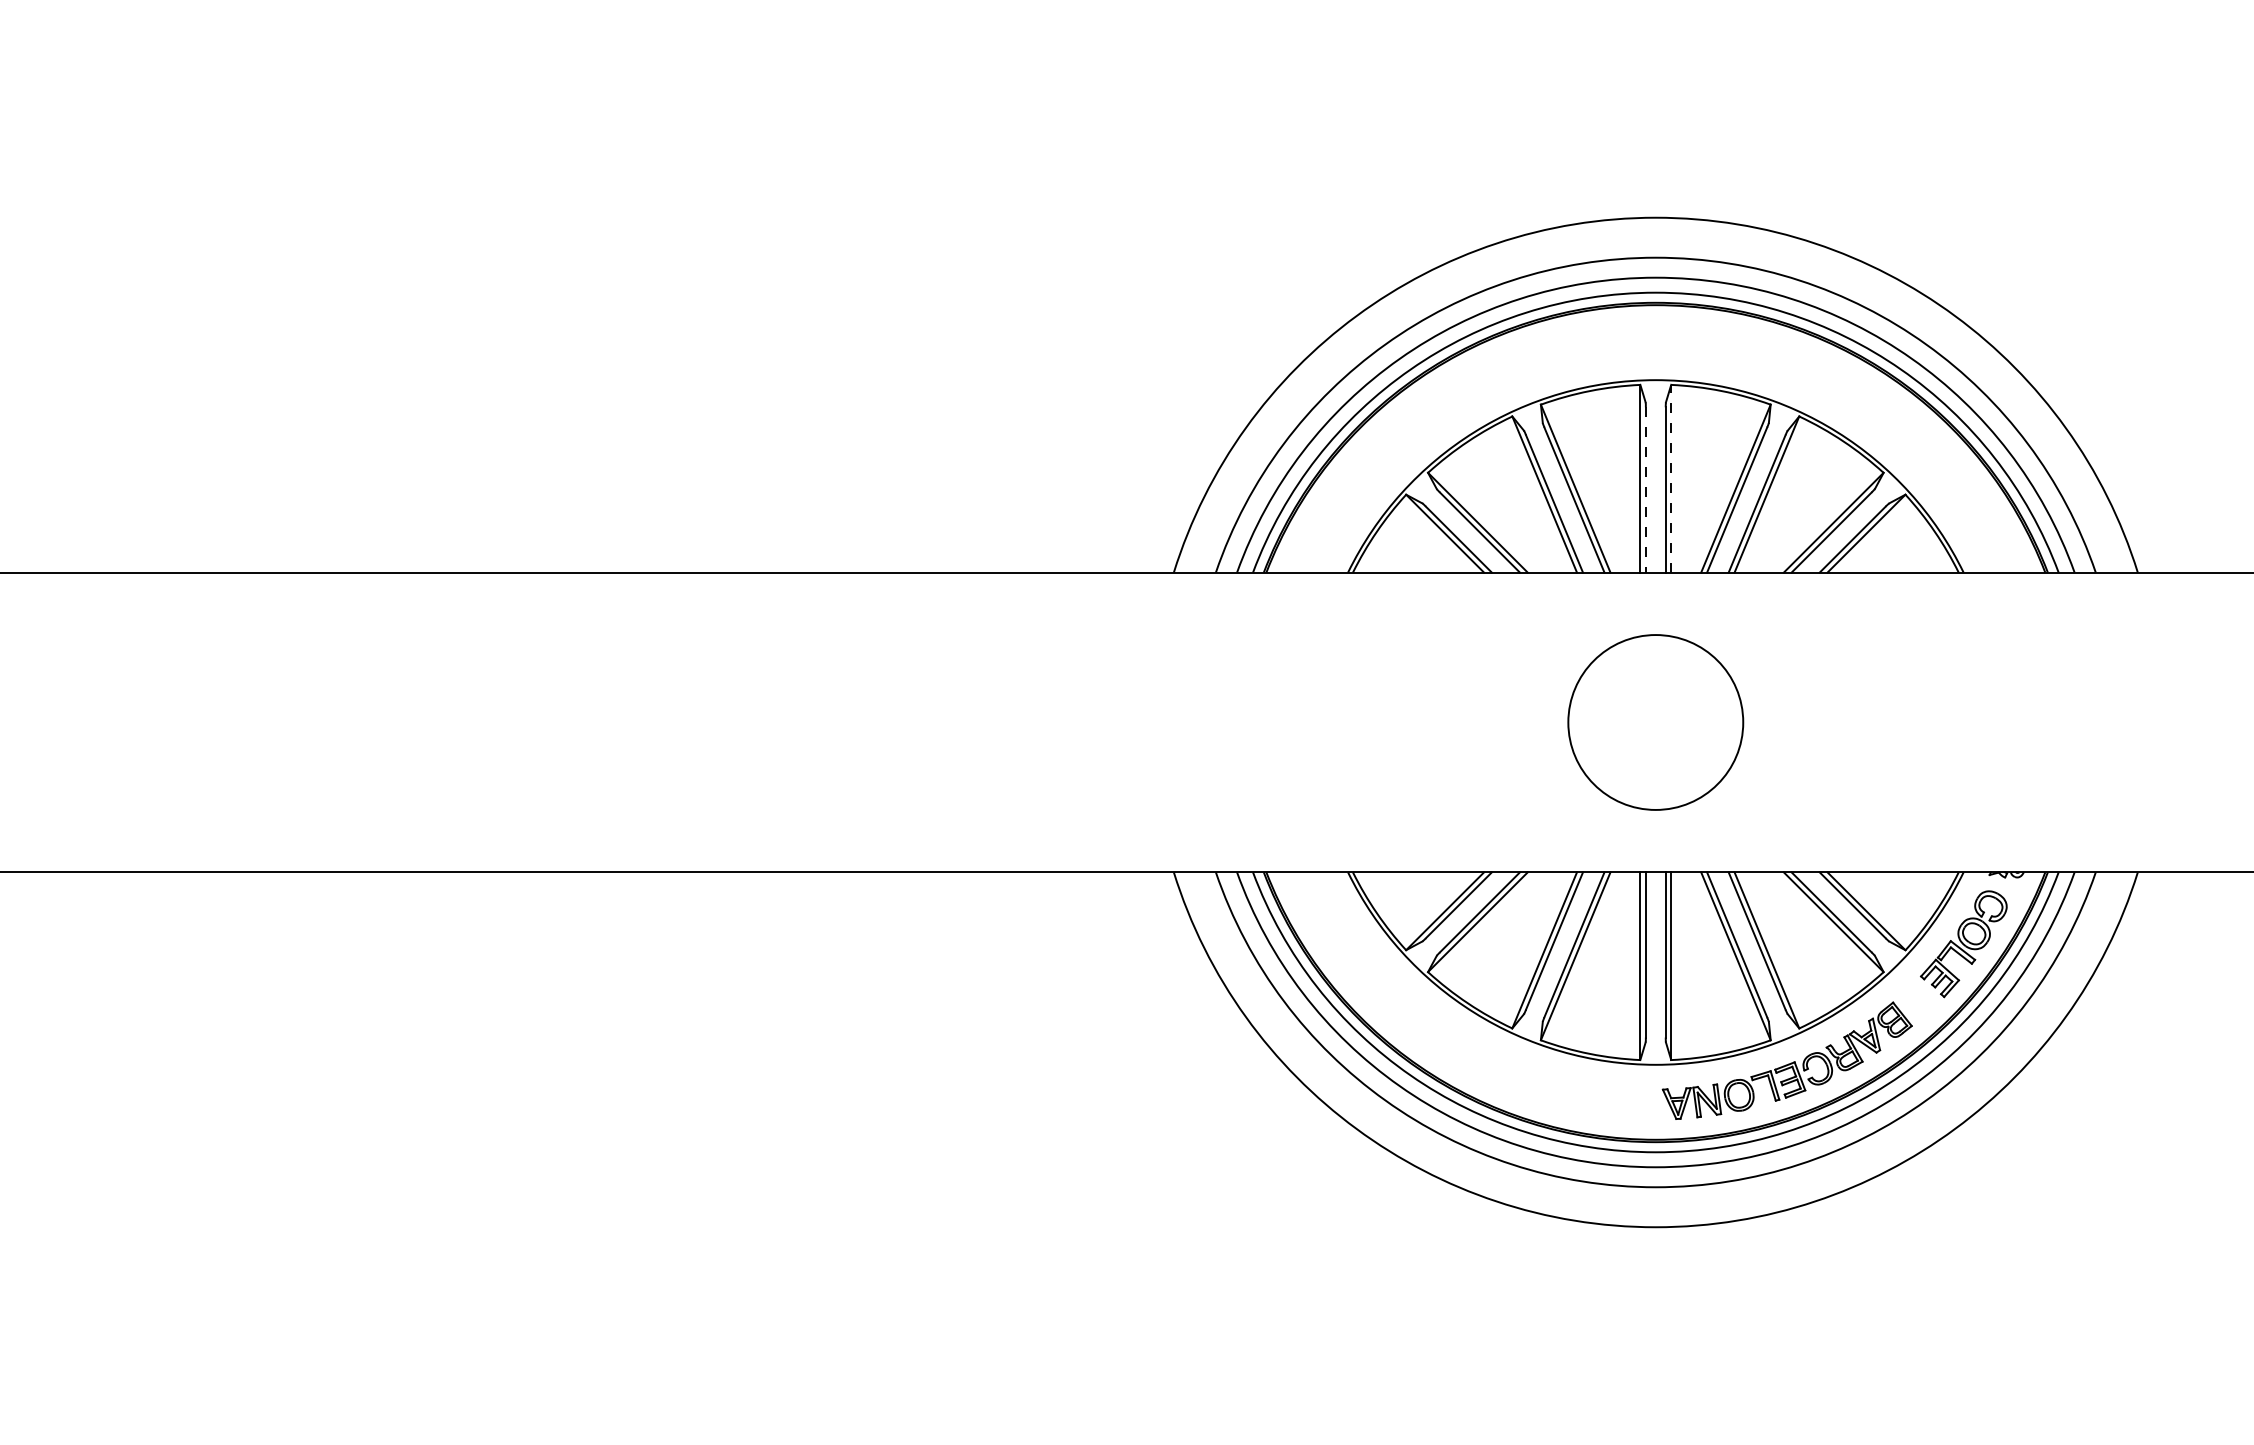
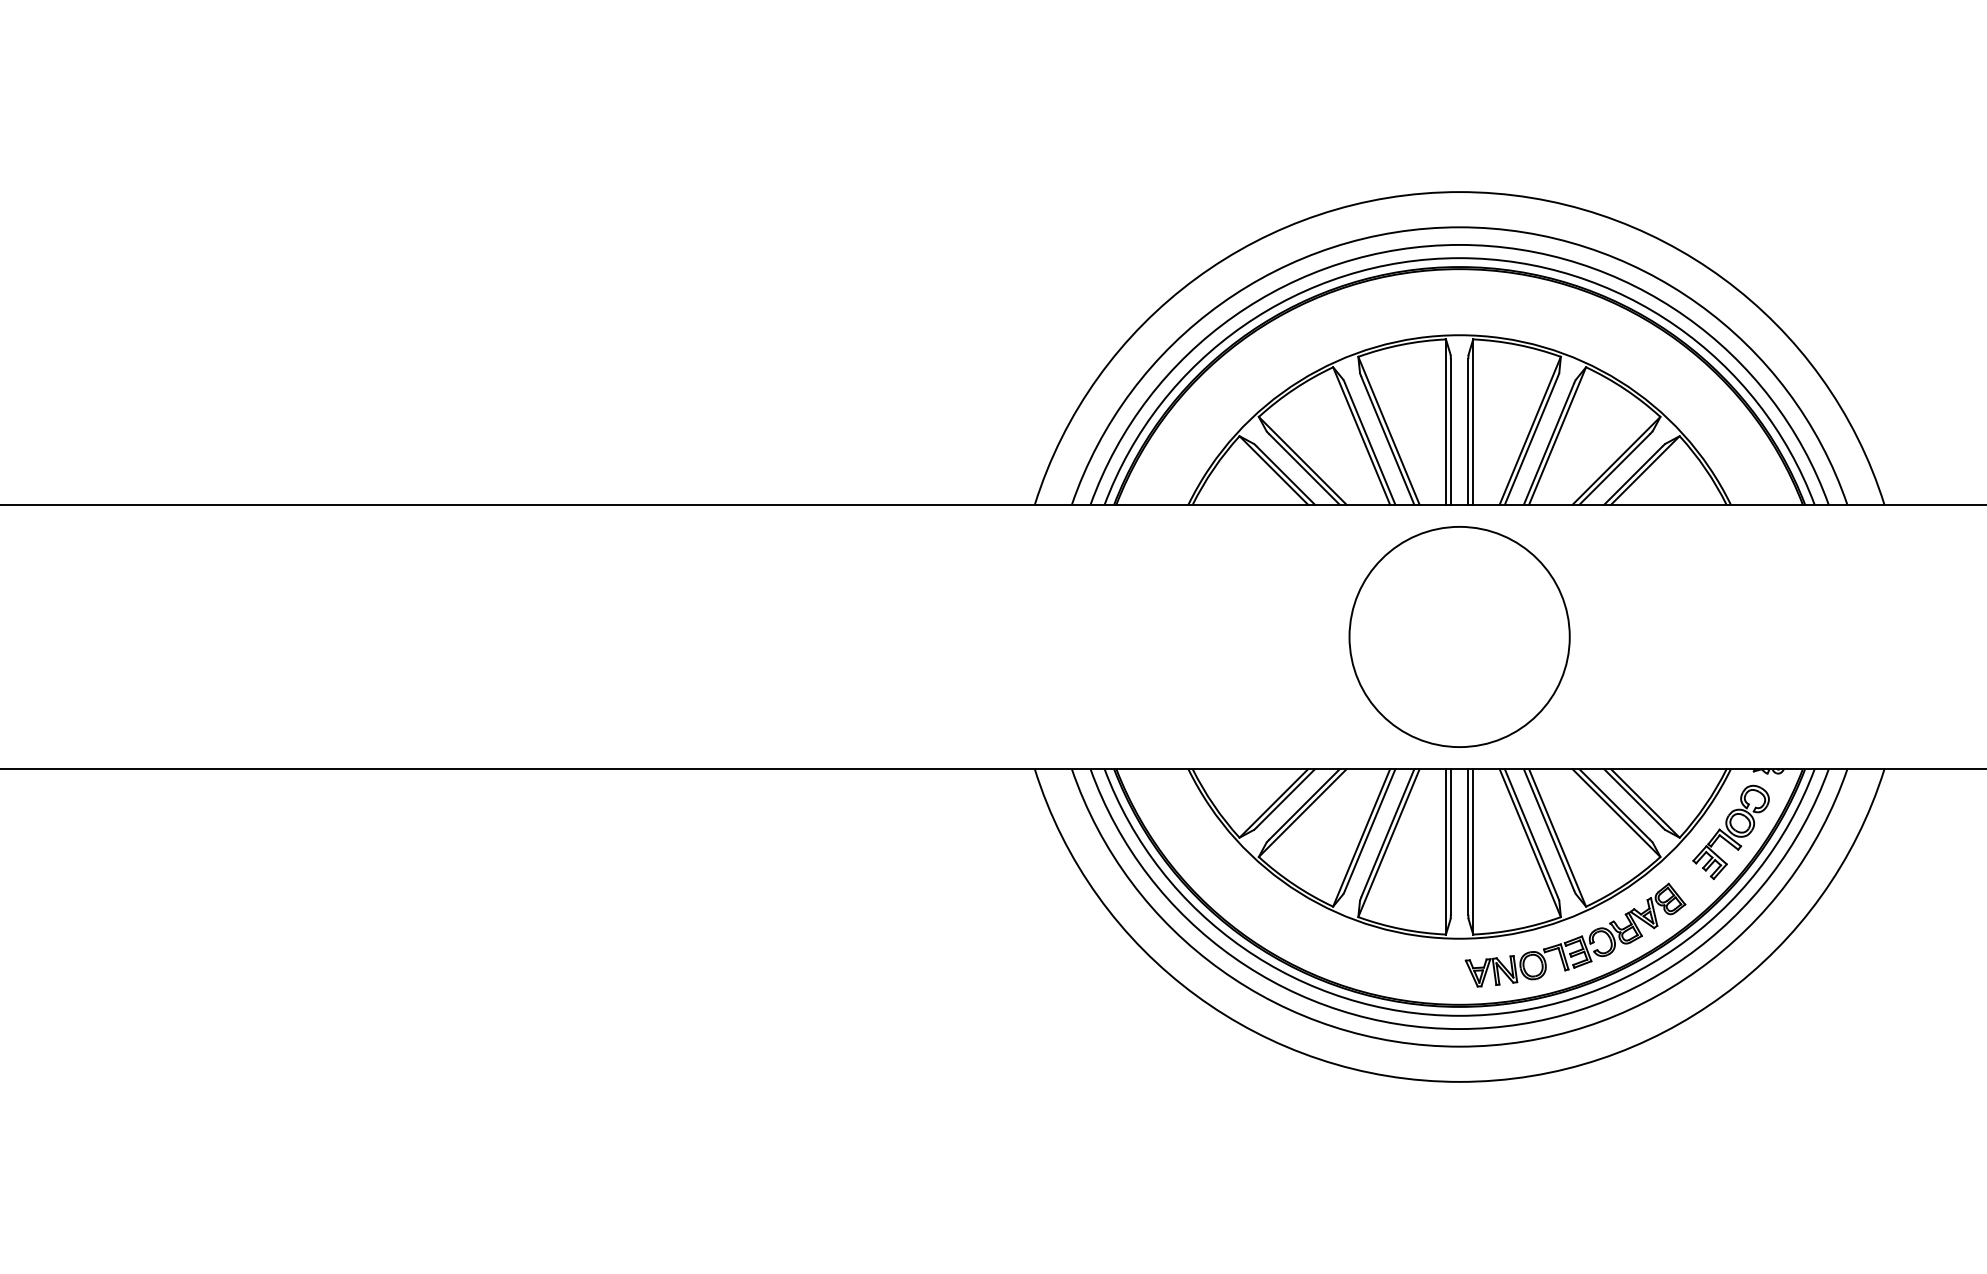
line: (1671, 479) -> (1473, 422), dashed -> solid
line: (1645, 490) -> (1450, 432), dashed -> solid
circle: (1655, 721) -> (1459, 636), size x1.43

